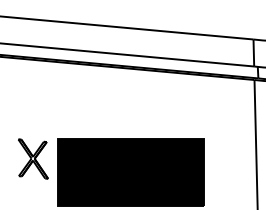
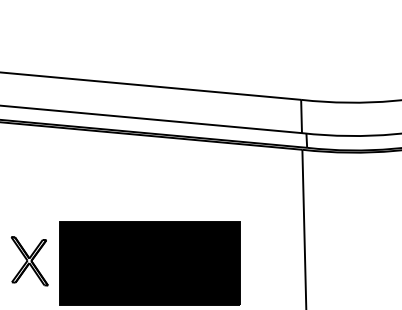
part: (33, 159) -> (29, 261), moved

